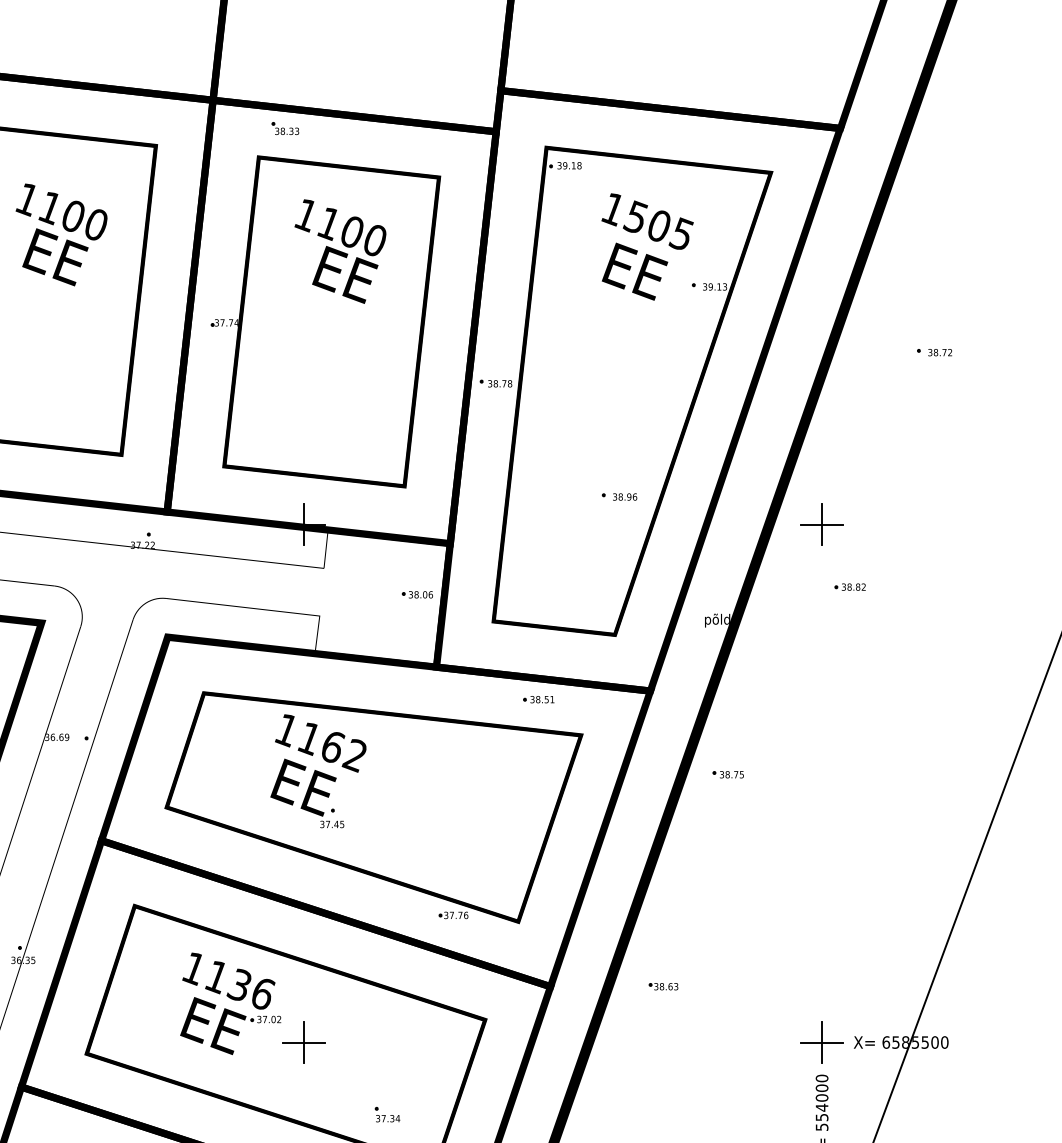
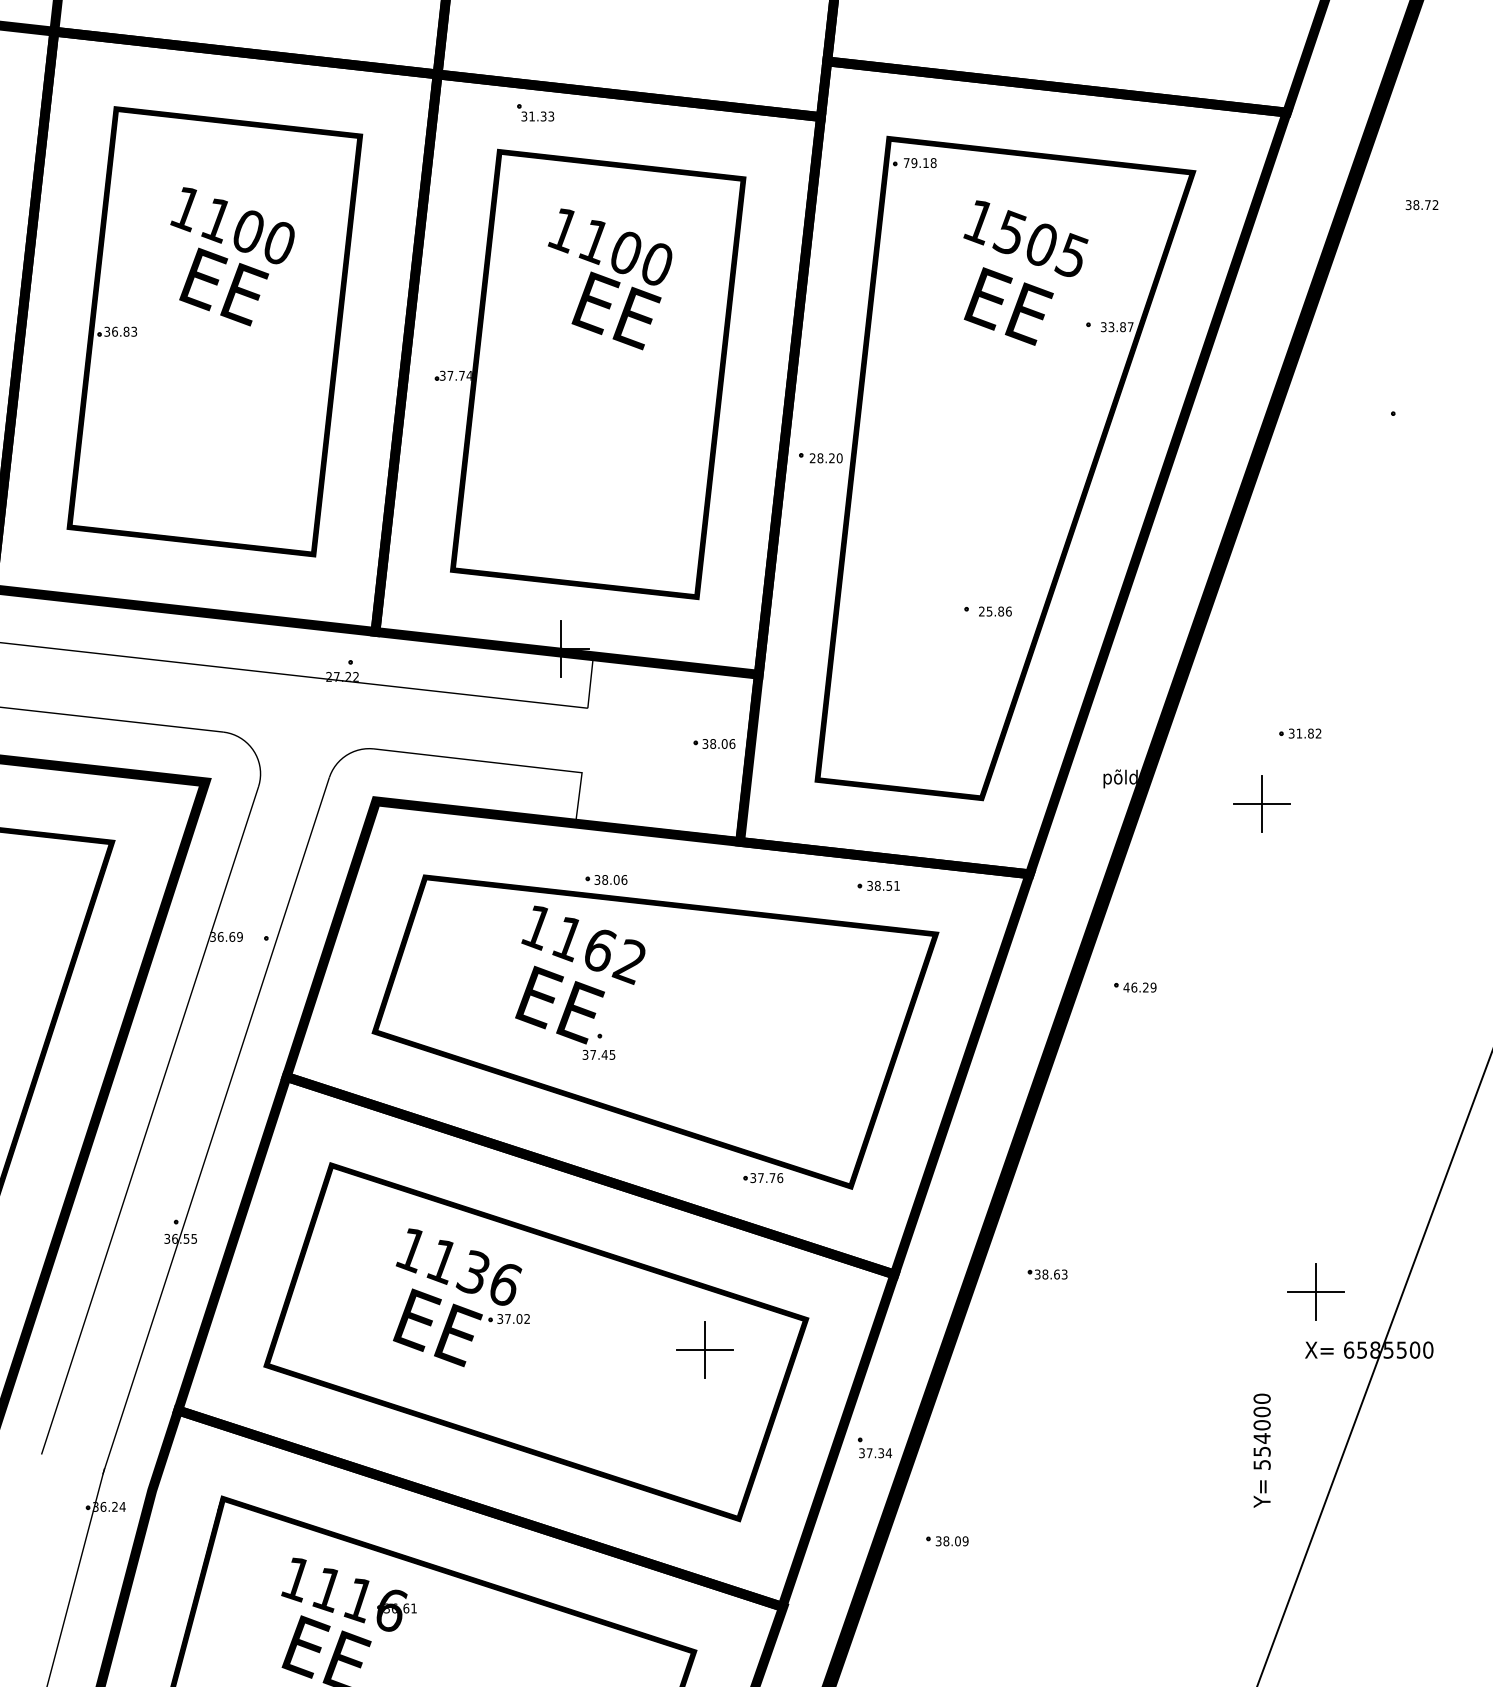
text: (283, 131) -> (532, 116), 38.33 -> 31.33
text: (559, 166) -> (906, 163), 39.18 -> 79.18
text: (717, 287) -> (1120, 327), 39.13 -> 33.87
text: (939, 352) -> (1421, 205), moved
text: (499, 383) -> (825, 458), 38.78 -> 28.20
text: (622, 496) -> (991, 611), 38.96 -> 25.86
part: (821, 524) -> (1261, 803), moved
text: (132, 544) -> (328, 676), 37.22 -> 27.22
text: (849, 587) -> (1299, 733), 38.82 -> 31.82
part: (337, 694) -> (606, 879), added
text: (731, 774) -> (1139, 987), 38.75 -> 46.29
text: (27, 959) -> (186, 1237), 36.35 -> 36.55
part: (303, 1042) -> (704, 1349), moved
part: (821, 1042) -> (1315, 1291), moved
part: (388, 1114) -> (875, 1447), moved

